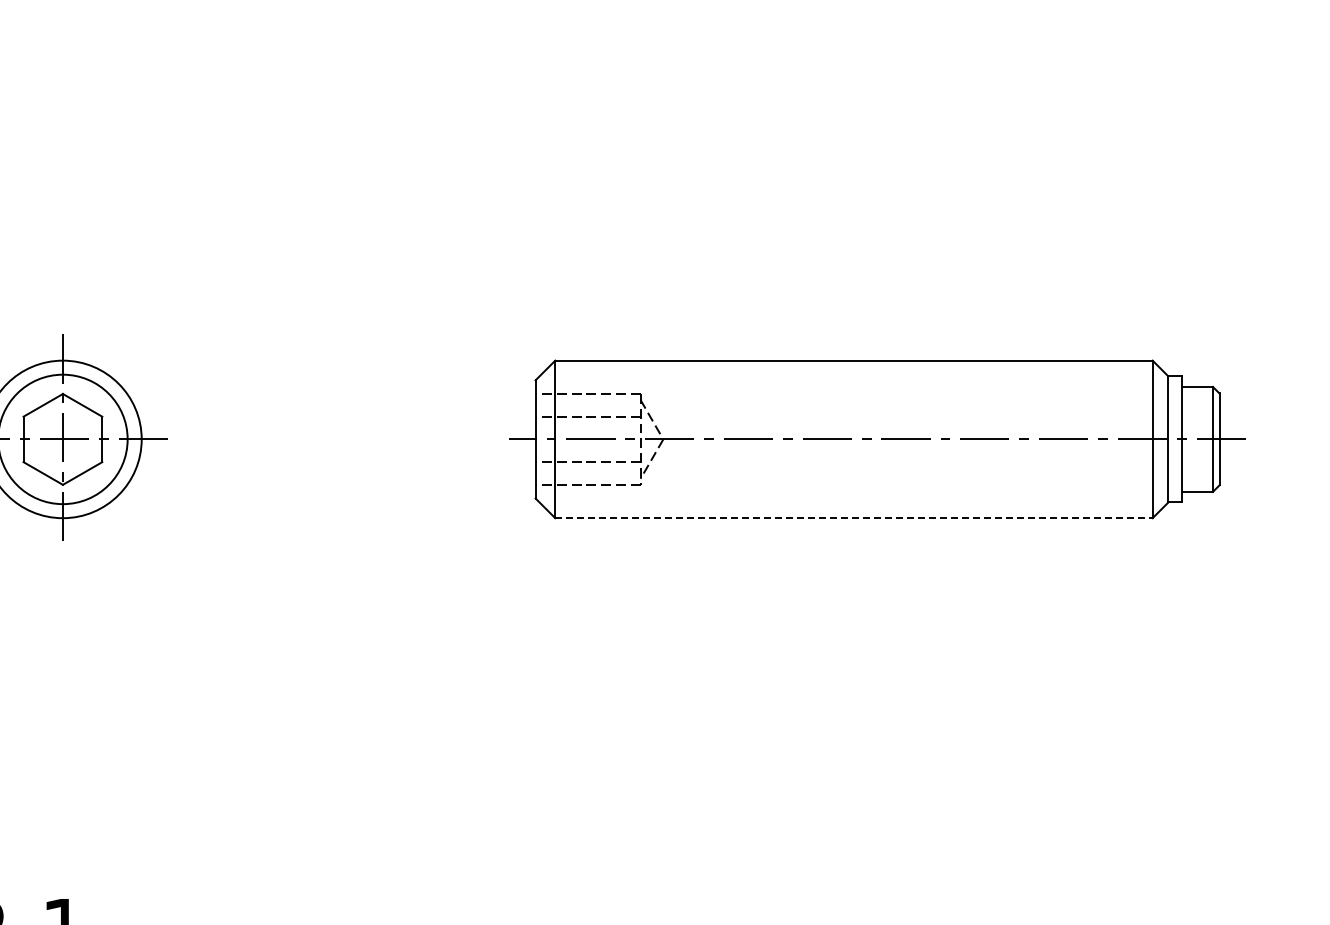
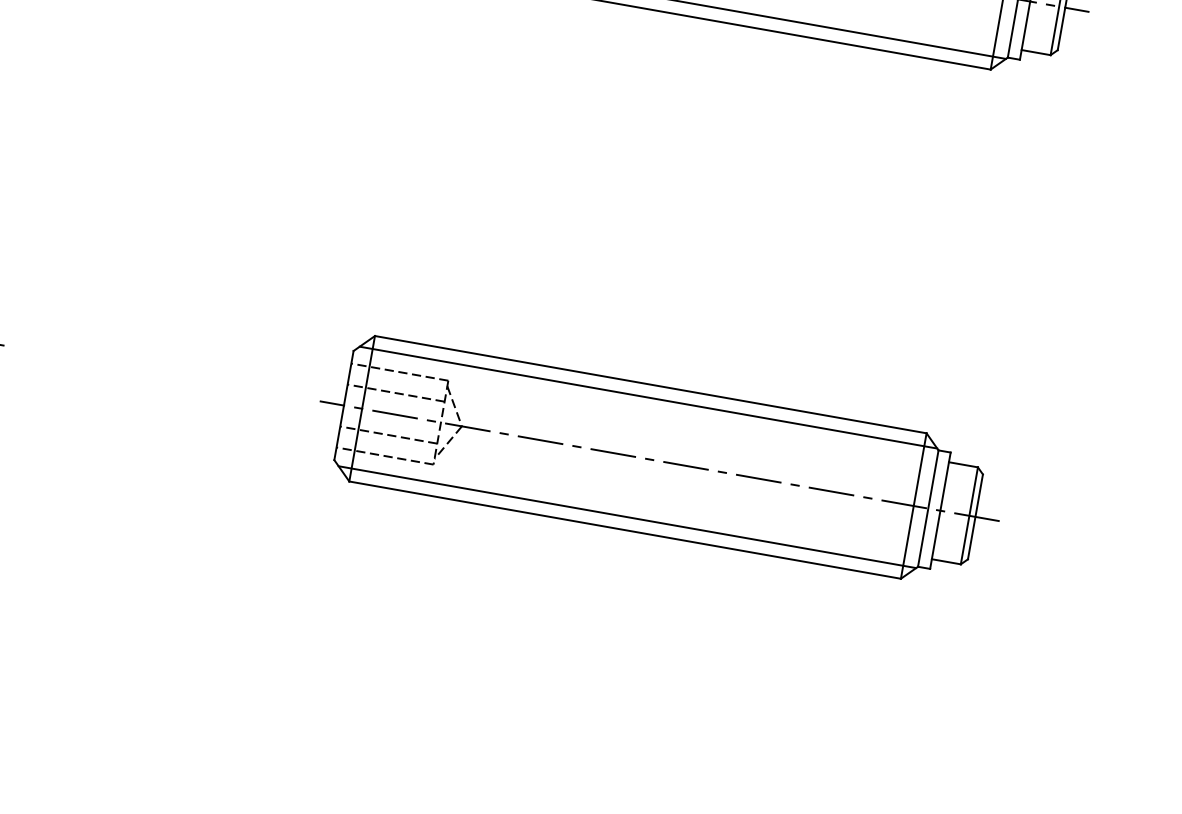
line: (853, 374) -> (648, 397), added
line: (853, 504) -> (626, 517), added
line: (853, 518) -> (624, 530), dashed -> solid

